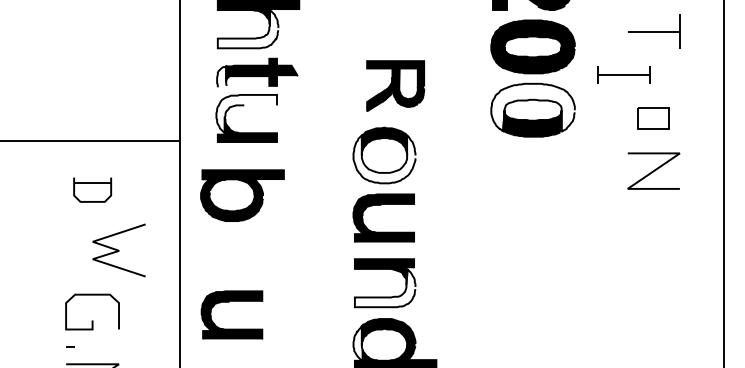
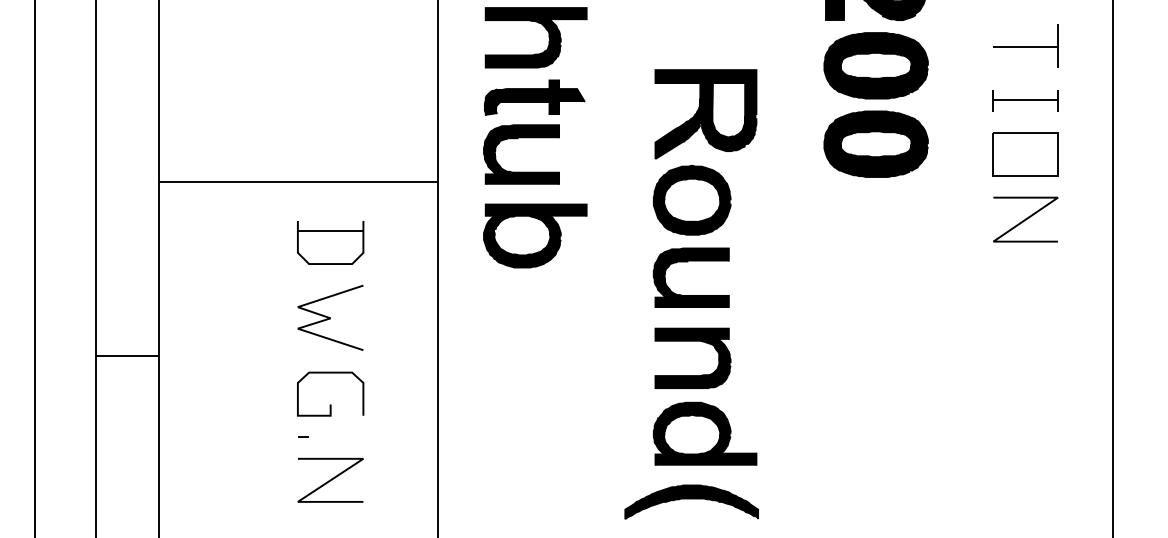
fill: (247, 28) -> (522, 43), added
part: (623, 74) -> (1025, 100), moved
fill: (221, 76) -> (490, 102), added
part: (395, 86) -> (705, 114), size x1.43
fill: (532, 107) -> (875, 140), added
fill: (246, 113) -> (521, 148), added
part: (653, 118) -> (1025, 154), size x1.67
fill: (383, 158) -> (691, 204), added
part: (92, 189) -> (330, 242), size x1.43
part: (242, 195) -> (535, 235), moved
line: (119, 250) -> (330, 317), moved
fill: (384, 288) -> (692, 364), added
part: (229, 302) -> (500, 382), removed
fill: (358, 343) -> (659, 432), added

